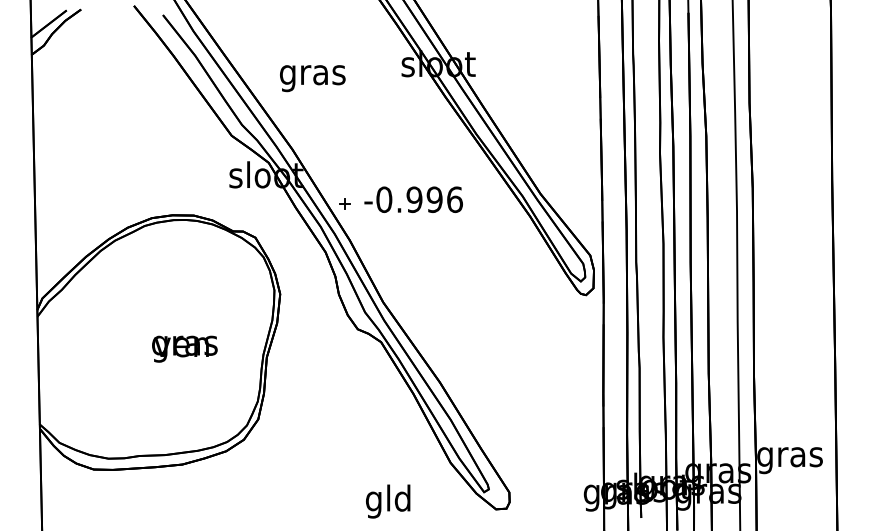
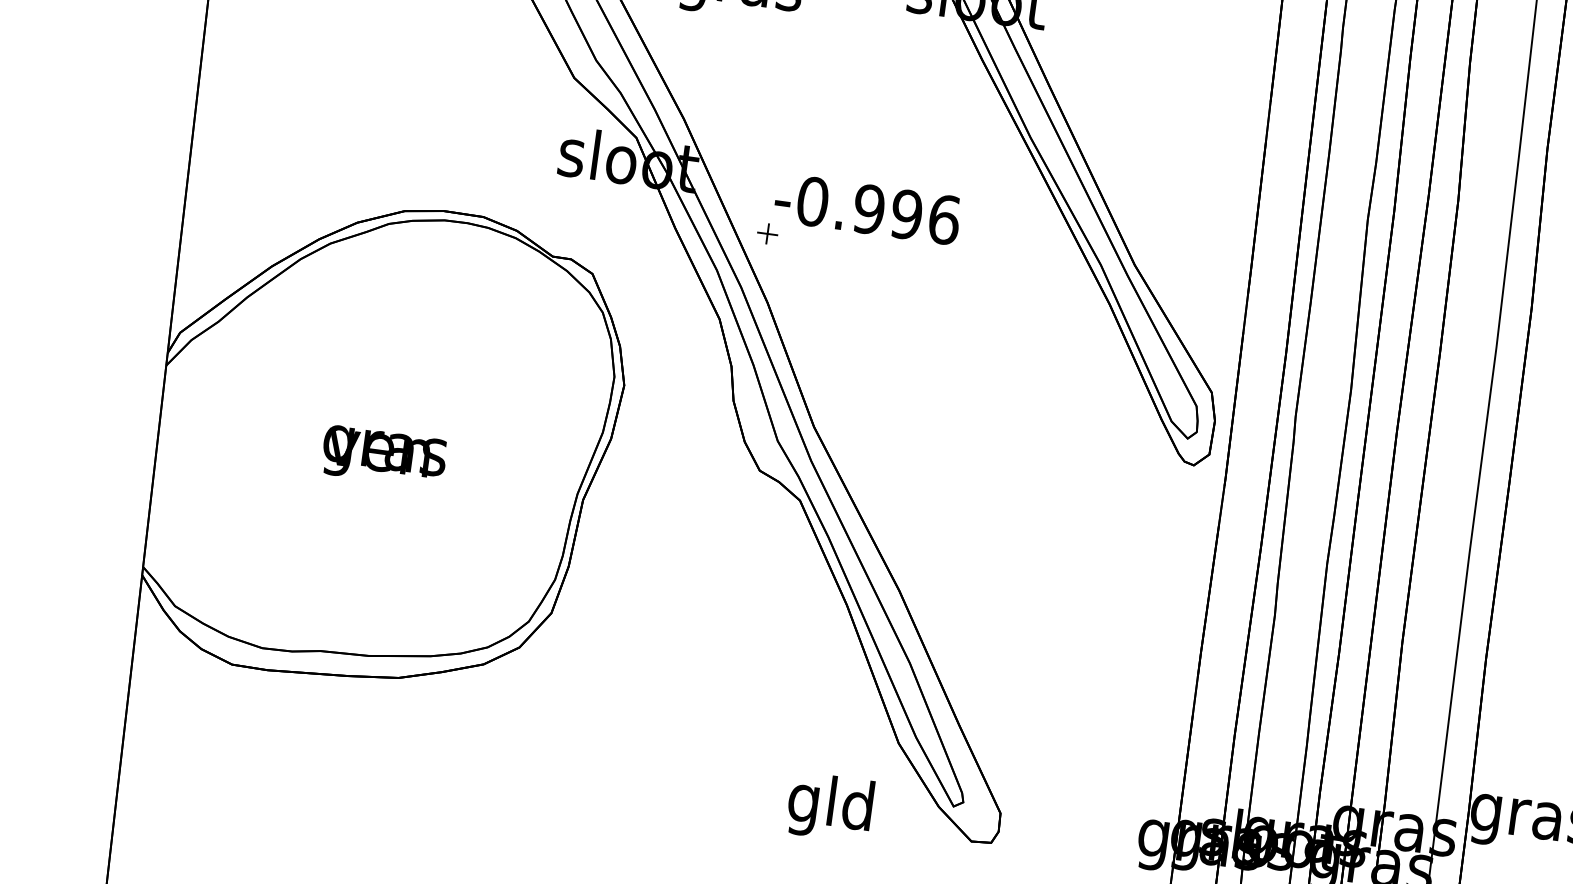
text: (413, 199) -> (867, 208), moved
text: (184, 348) -> (383, 455), moved
text: (388, 501) -> (830, 807), moved

